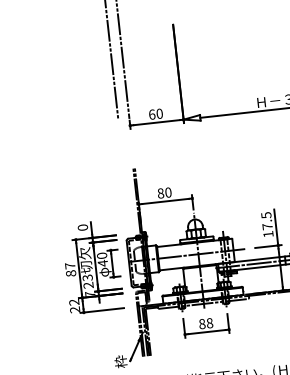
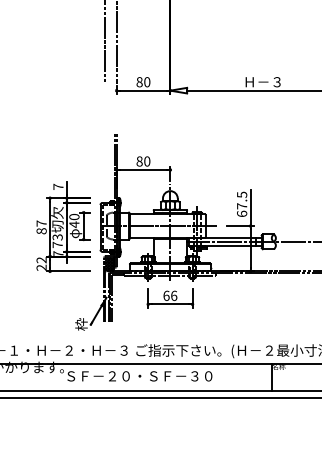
text: (152, 114) -> (139, 82), 60 -> 80
text: (82, 227) -> (58, 186), 0 -> 7
text: (268, 233) -> (242, 213), 17.5 -> 67.5
text: (88, 284) -> (57, 244), 23 -> 73
hatch: (142, 299) -> (109, 264), added
text: (206, 323) -> (170, 295), 88 -> 66

